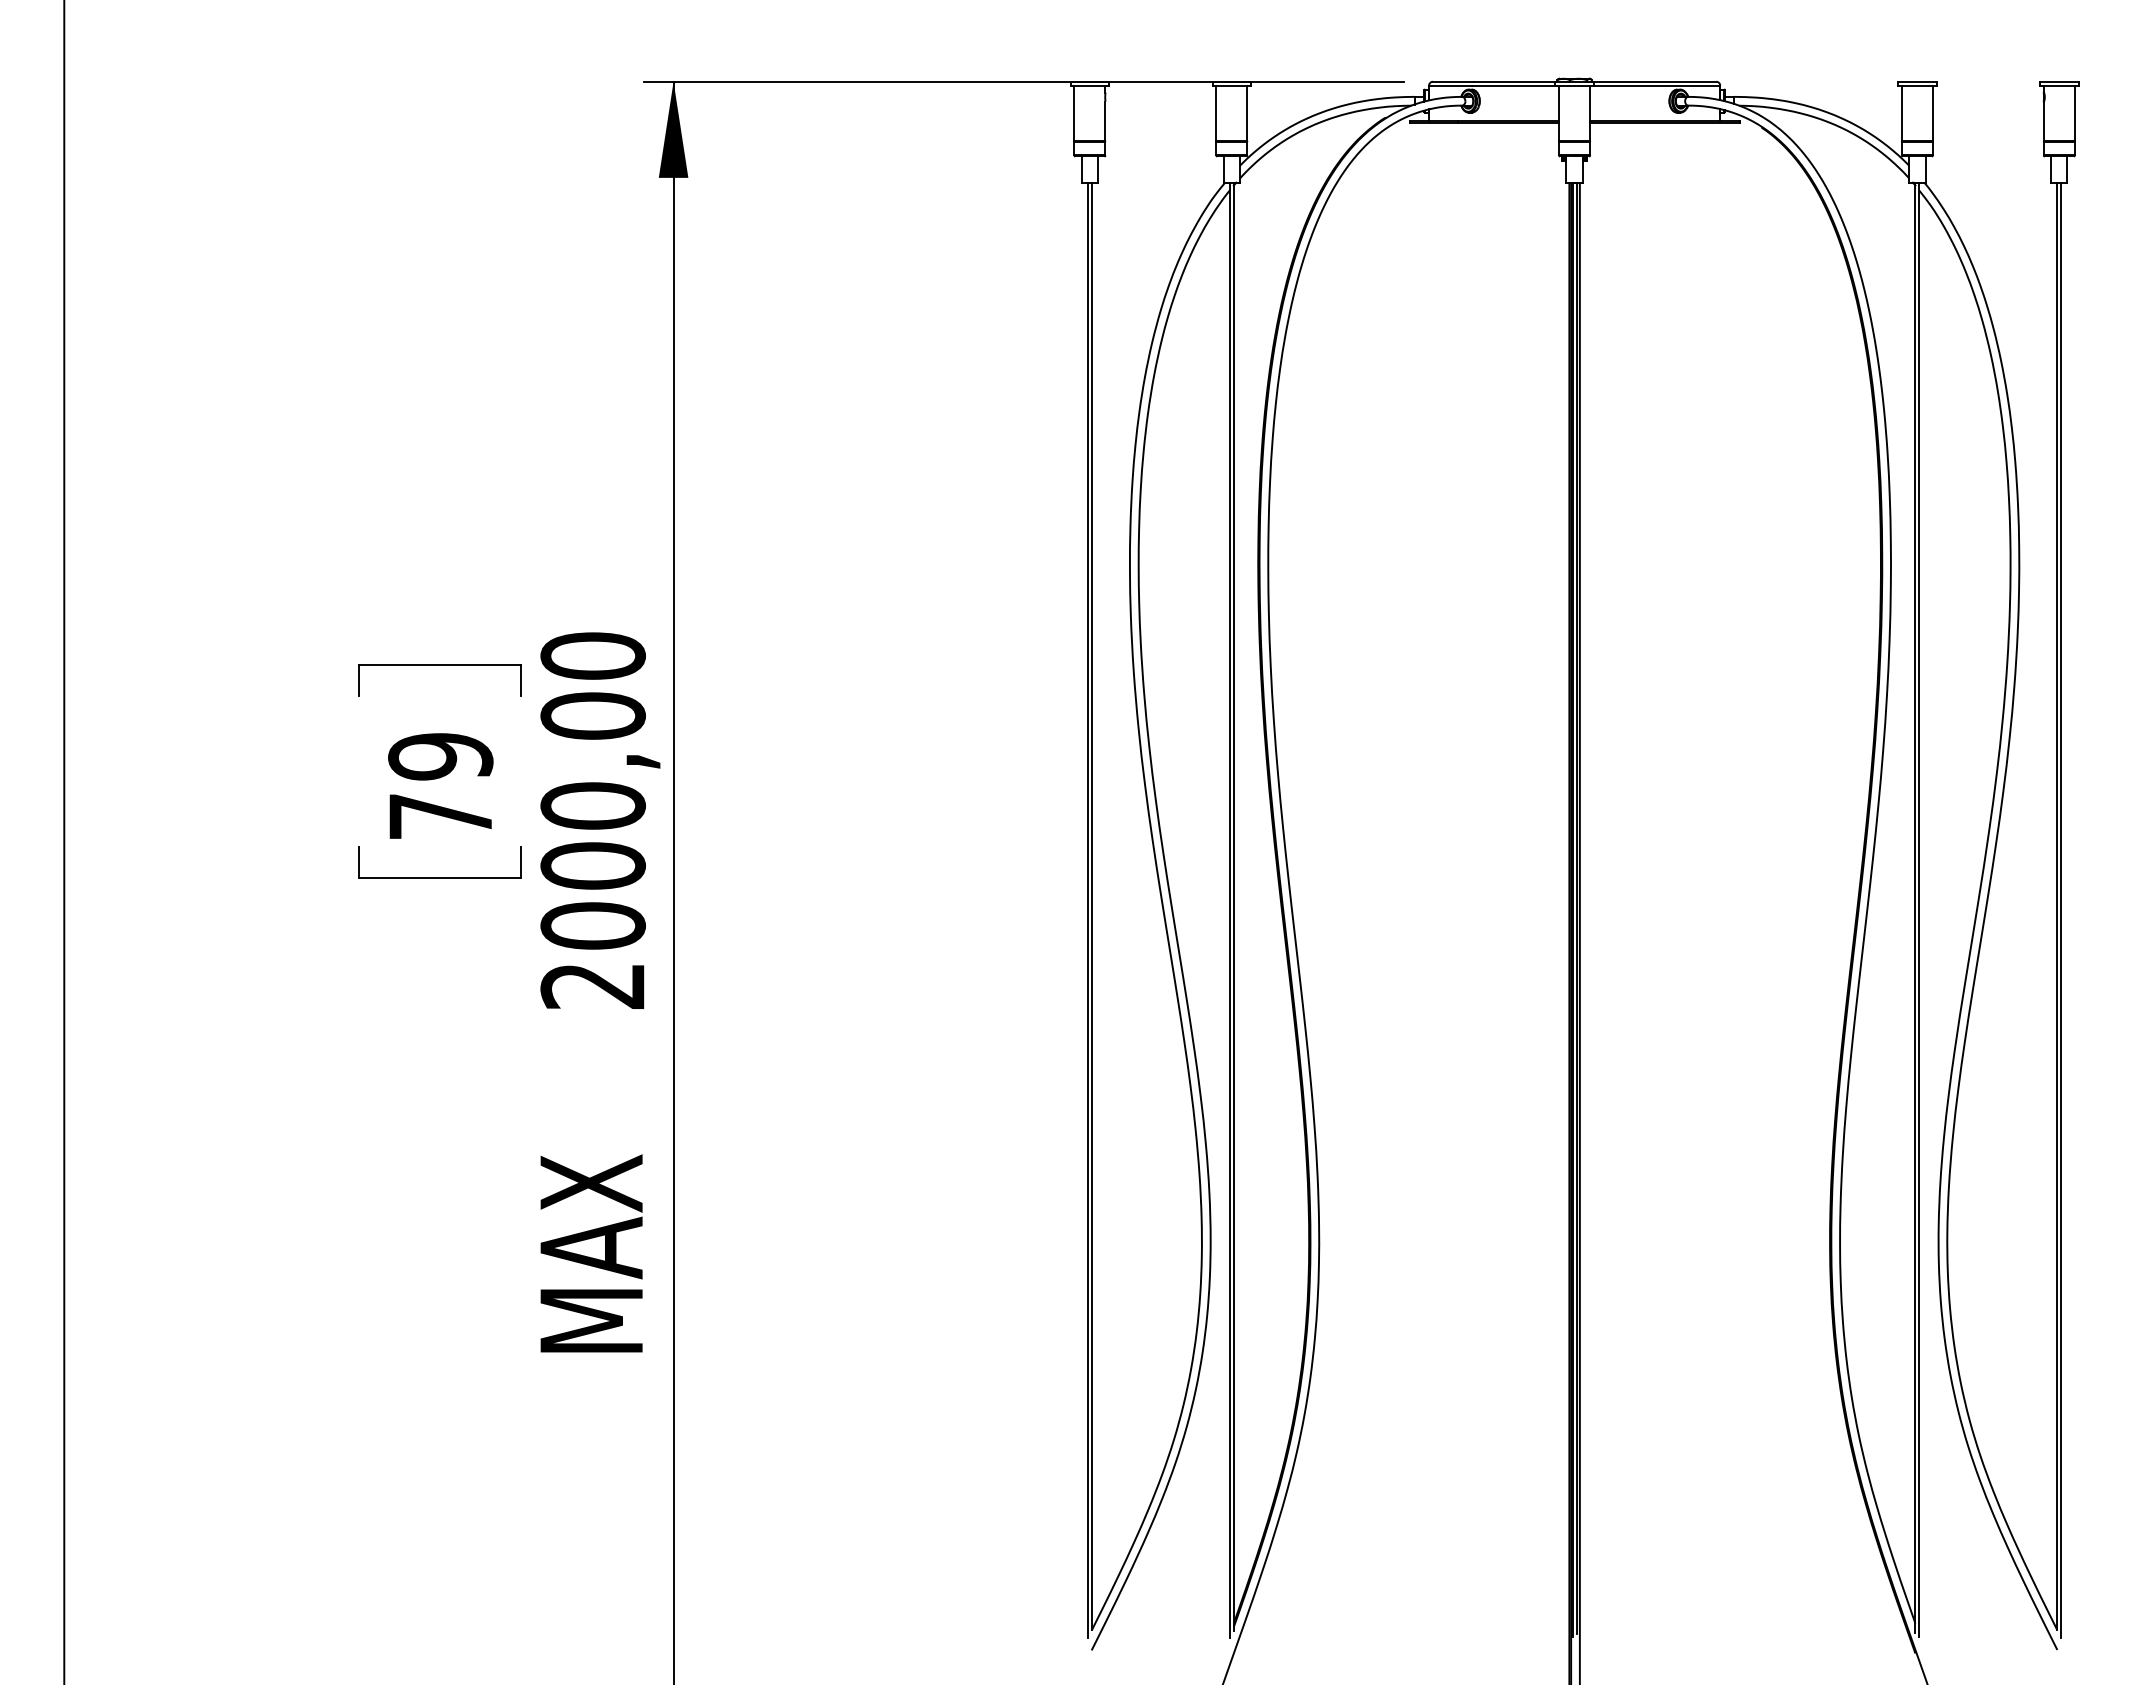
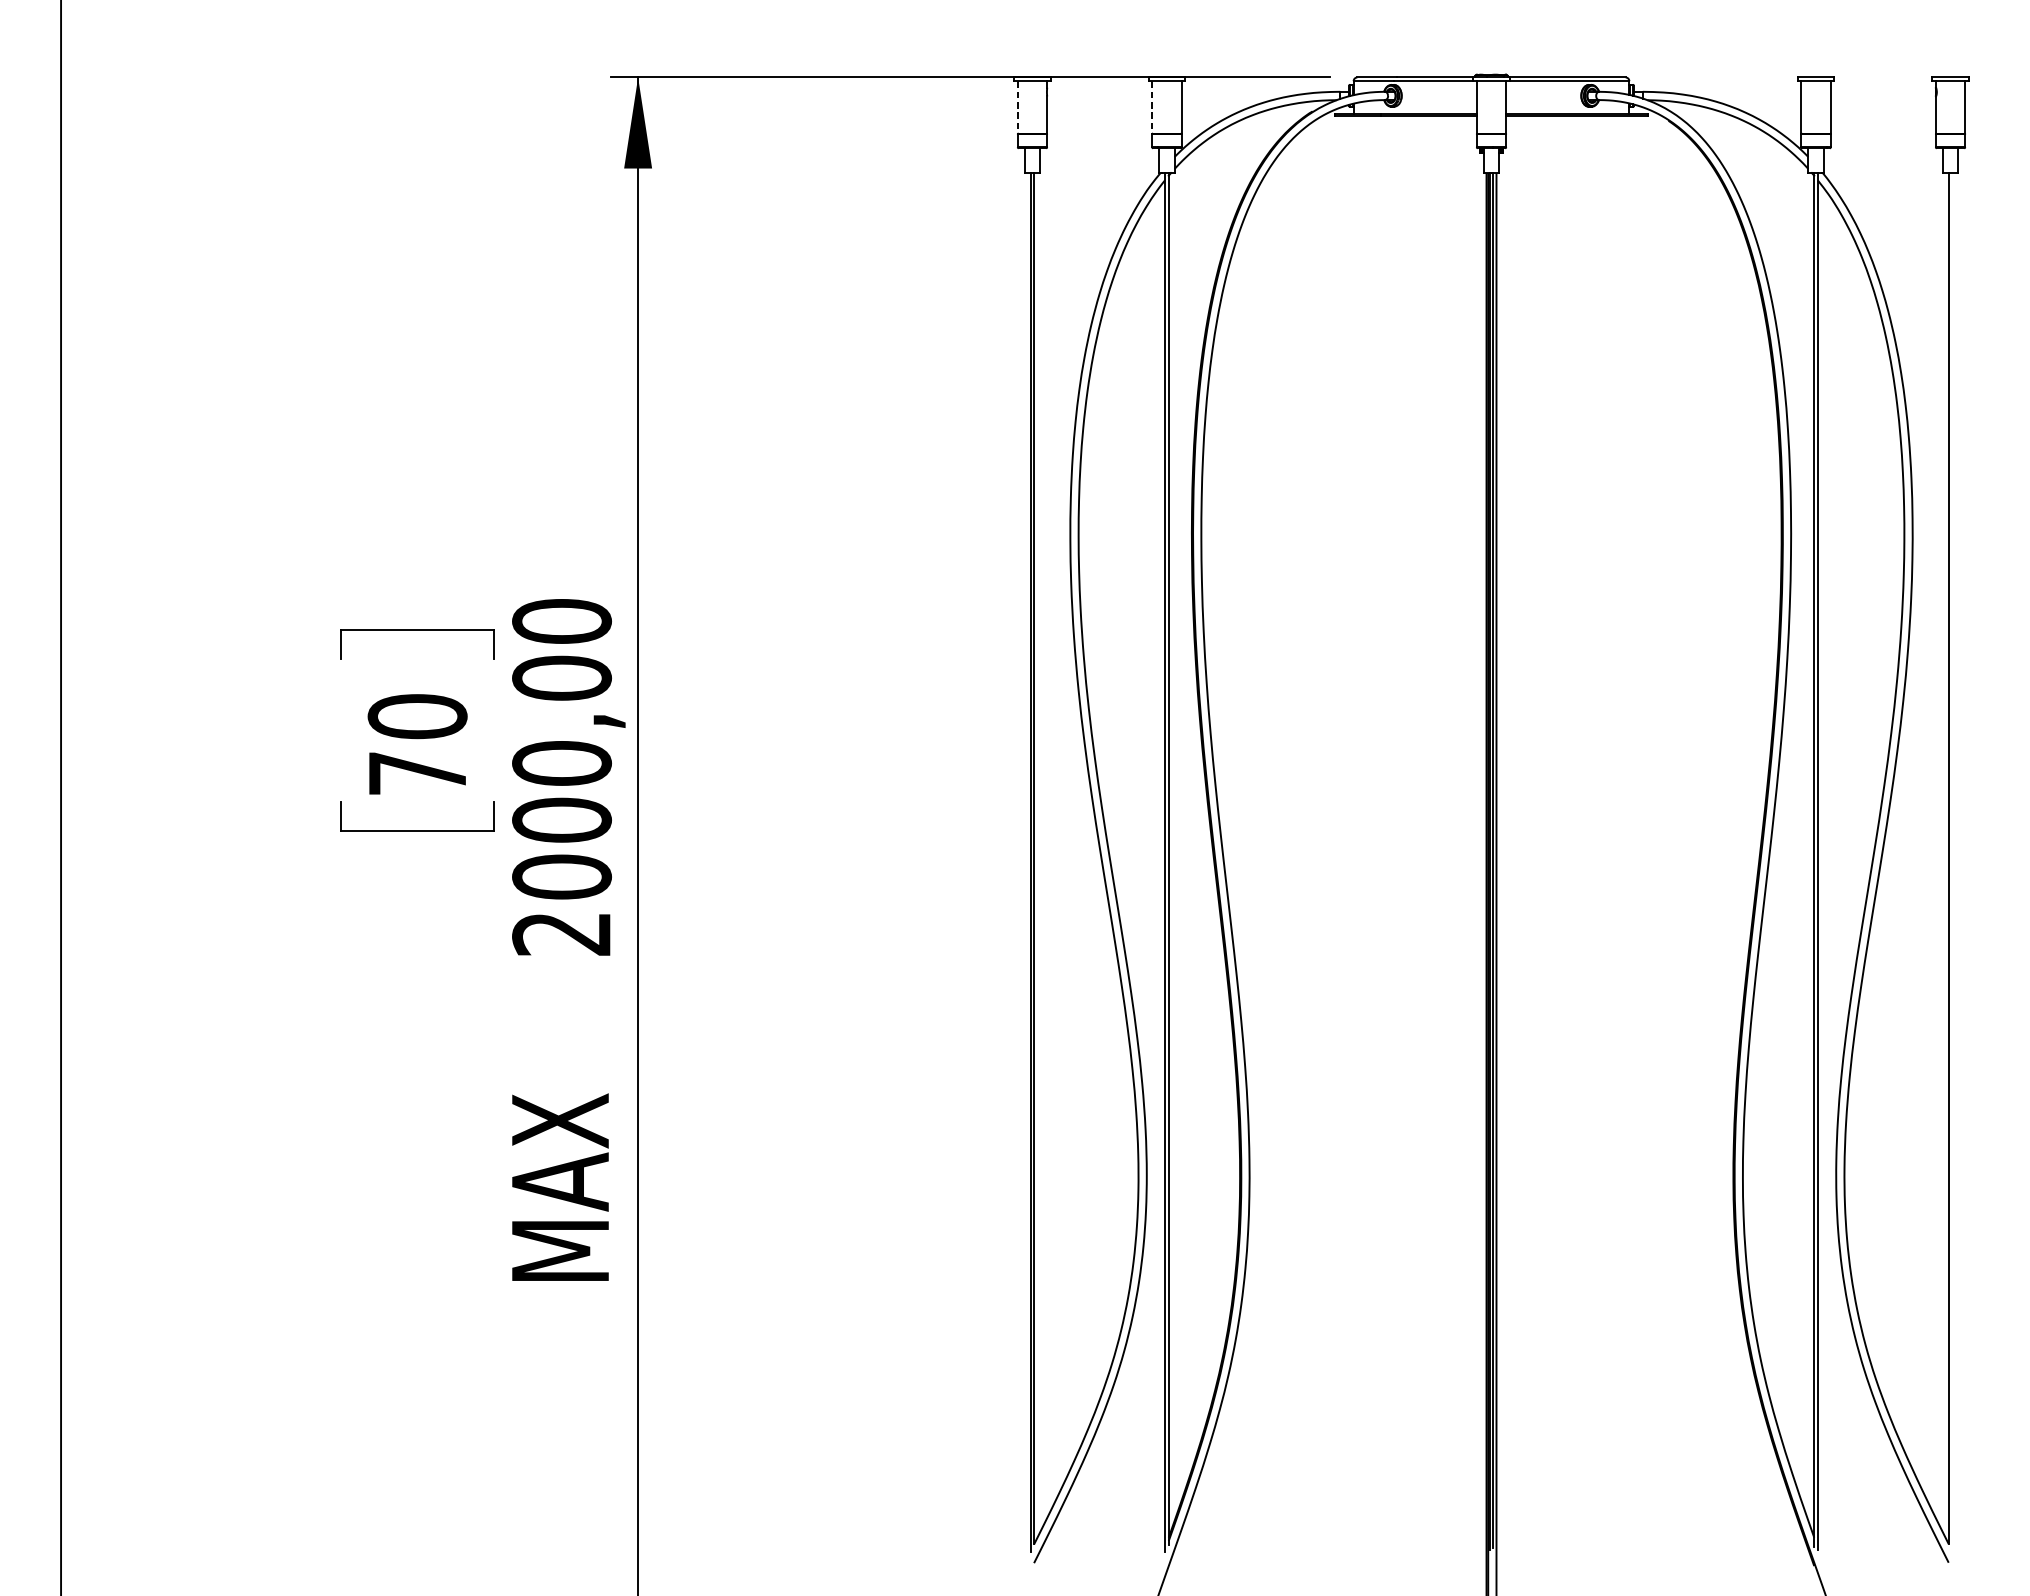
line: (1074, 113) -> (1017, 107), solid -> dashed
line: (1216, 113) -> (1152, 107), solid -> dashed
text: (440, 756) -> (417, 716), 79 -> 70
line: (2061, 910) -> (1952, 862), removed

